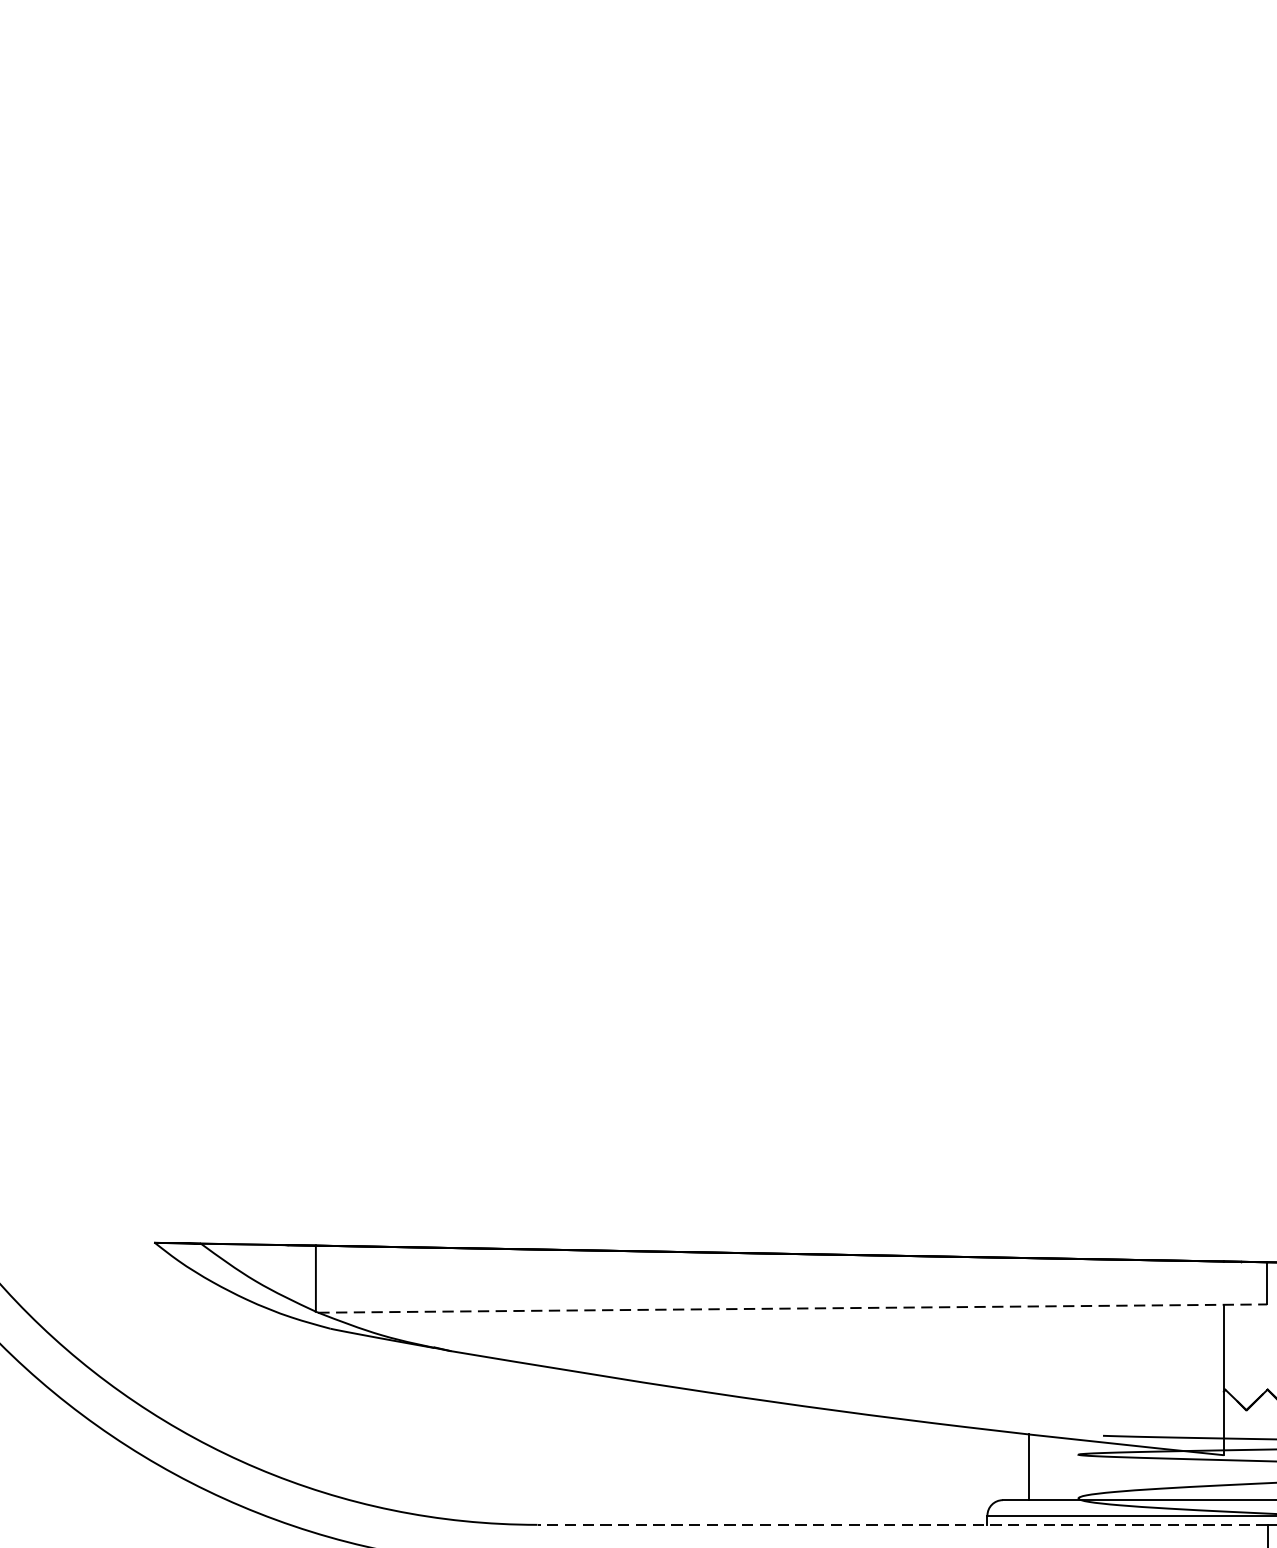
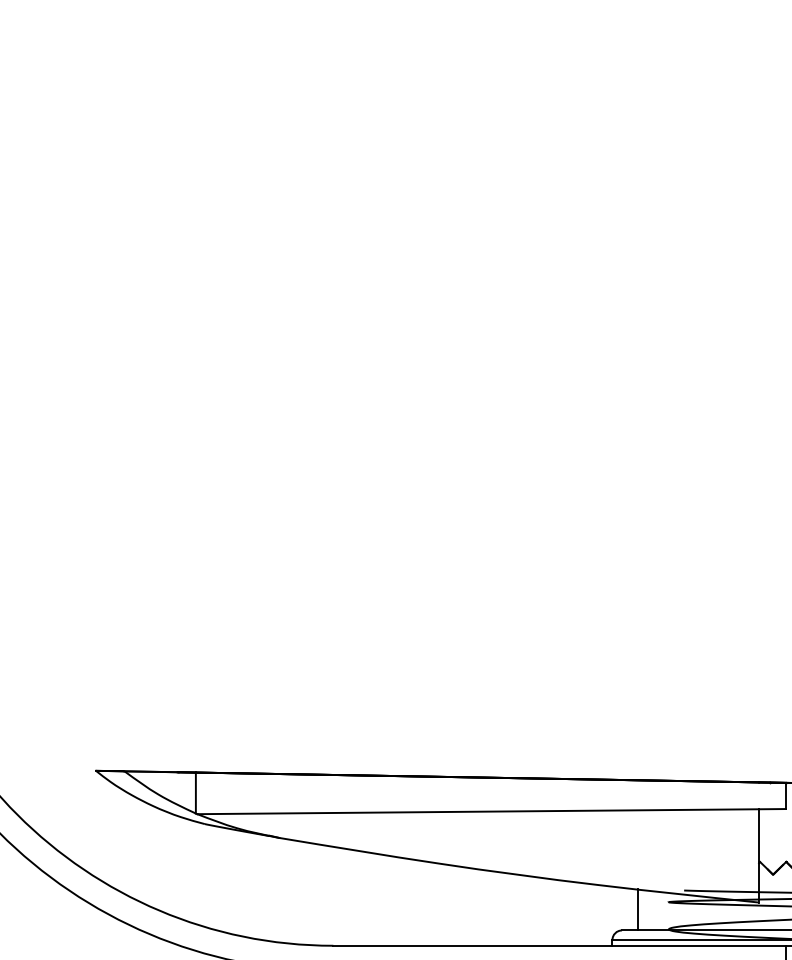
line: (794, 1308) -> (492, 811), dashed -> solid
line: (902, 1524) -> (559, 945), dashed -> solid

